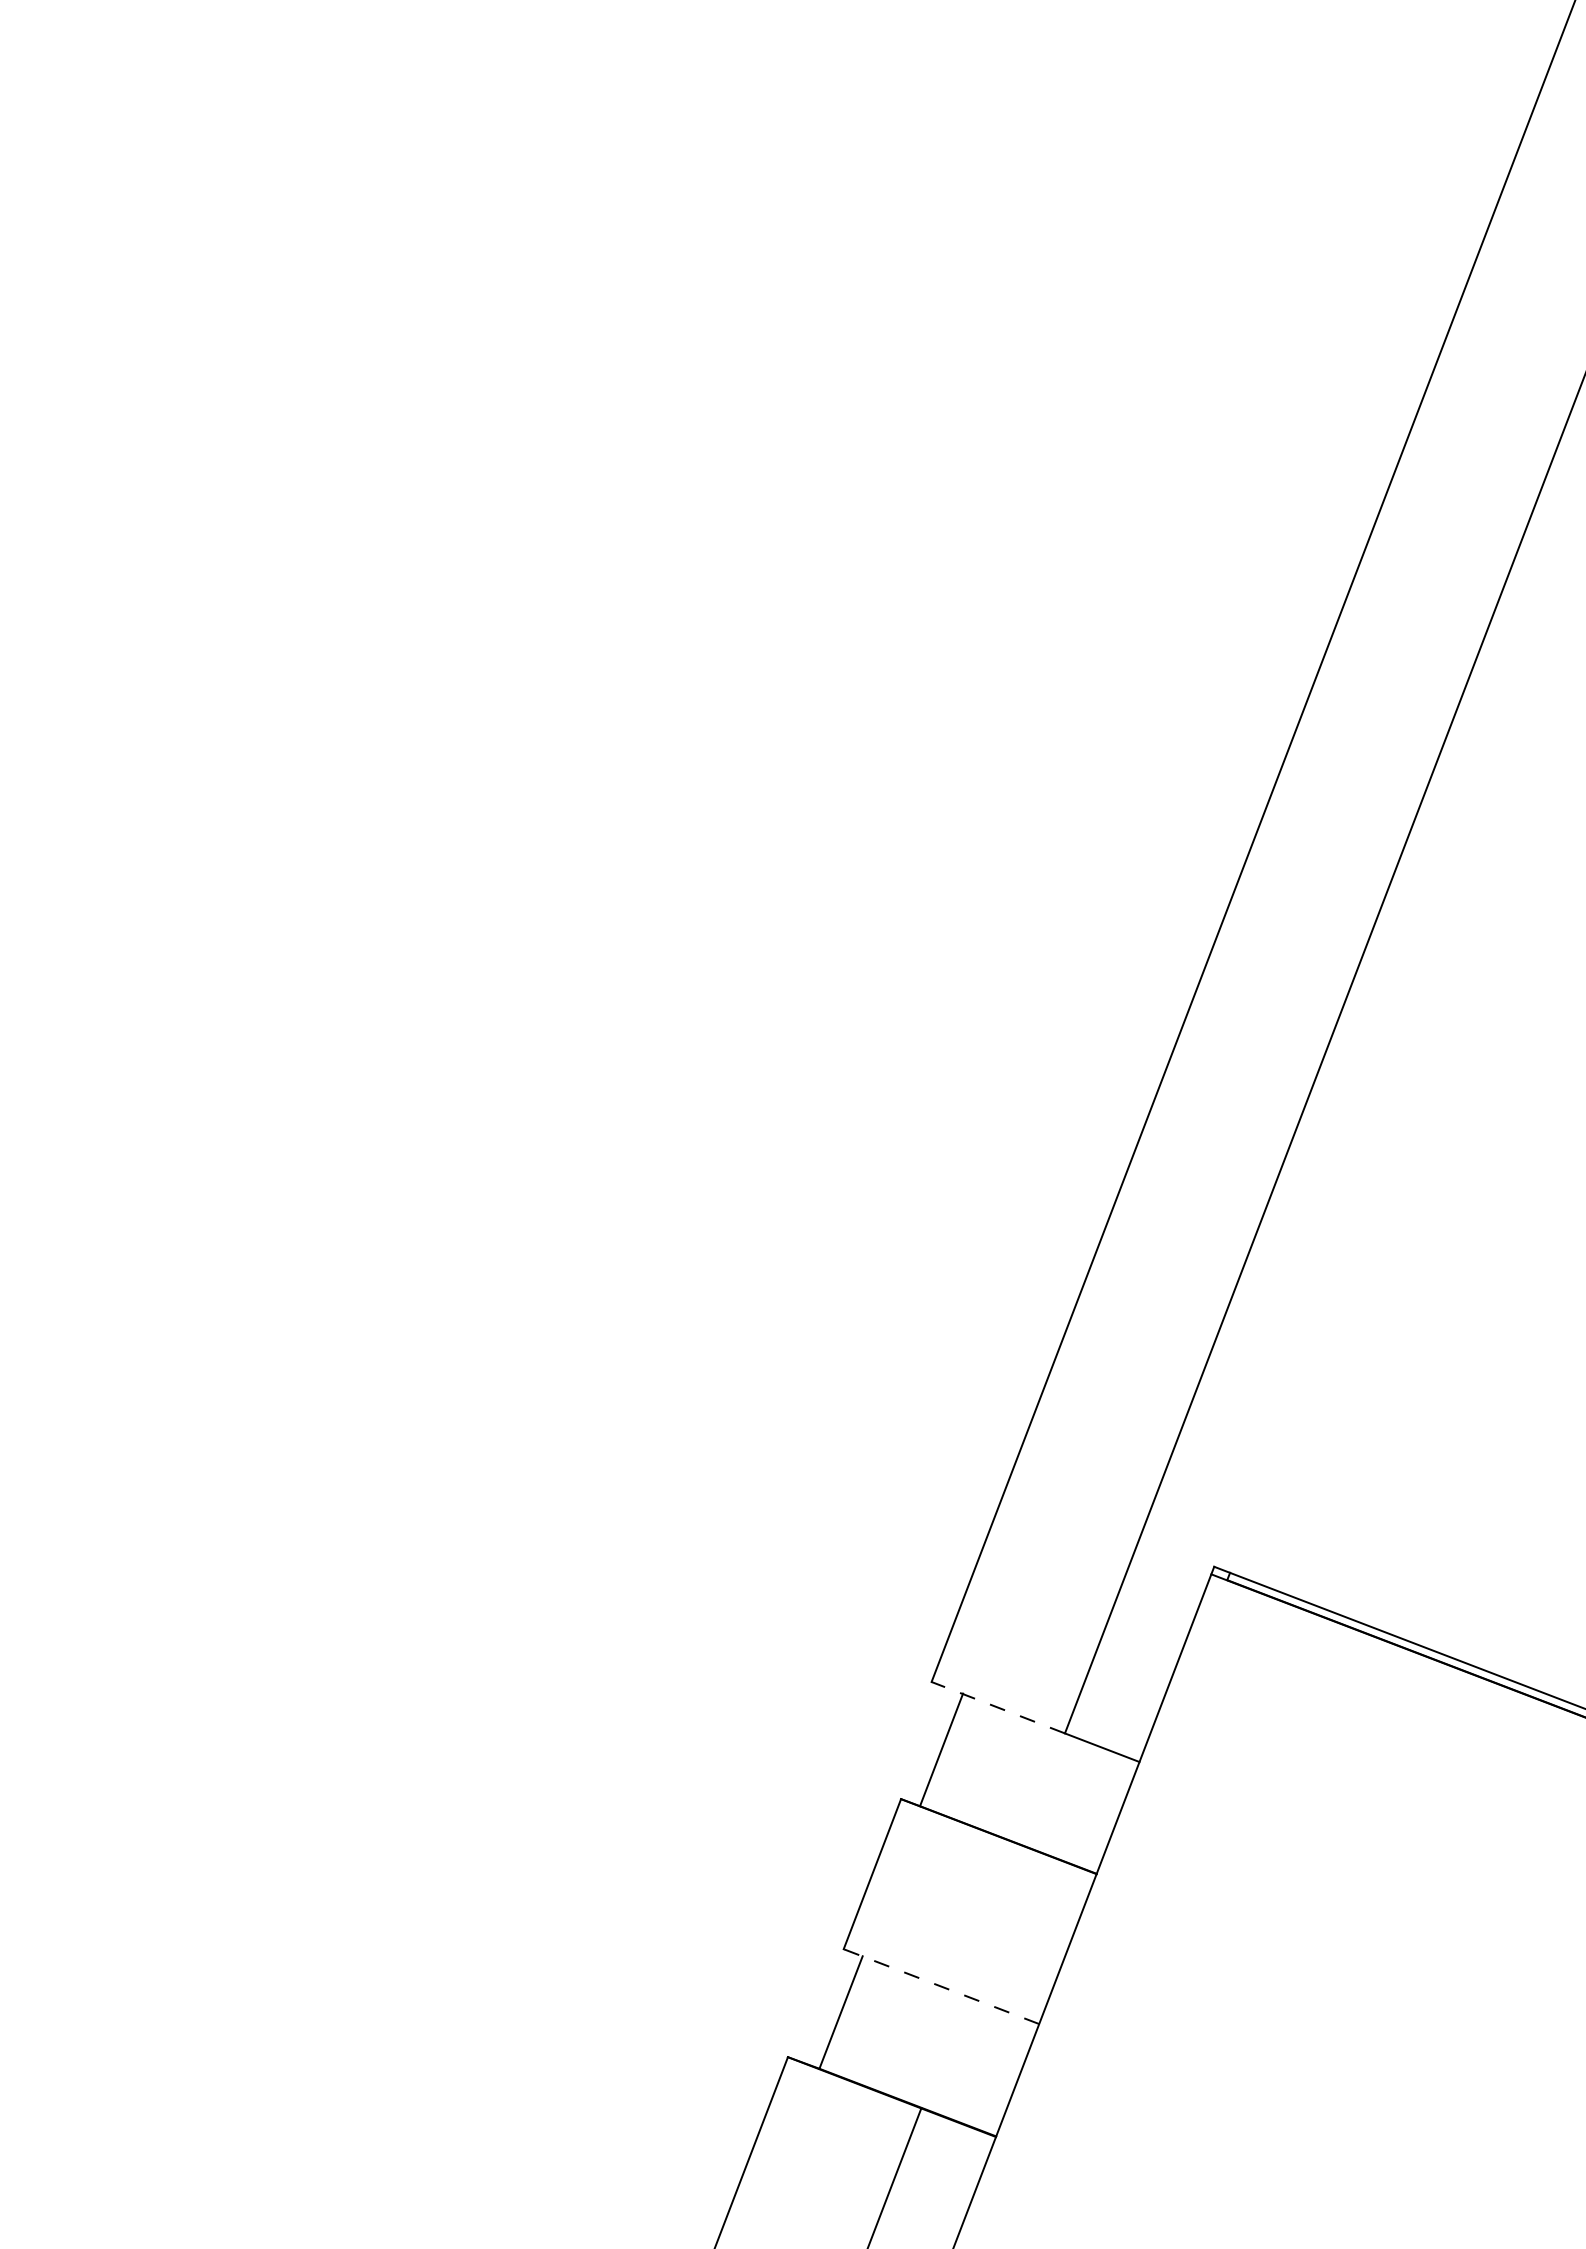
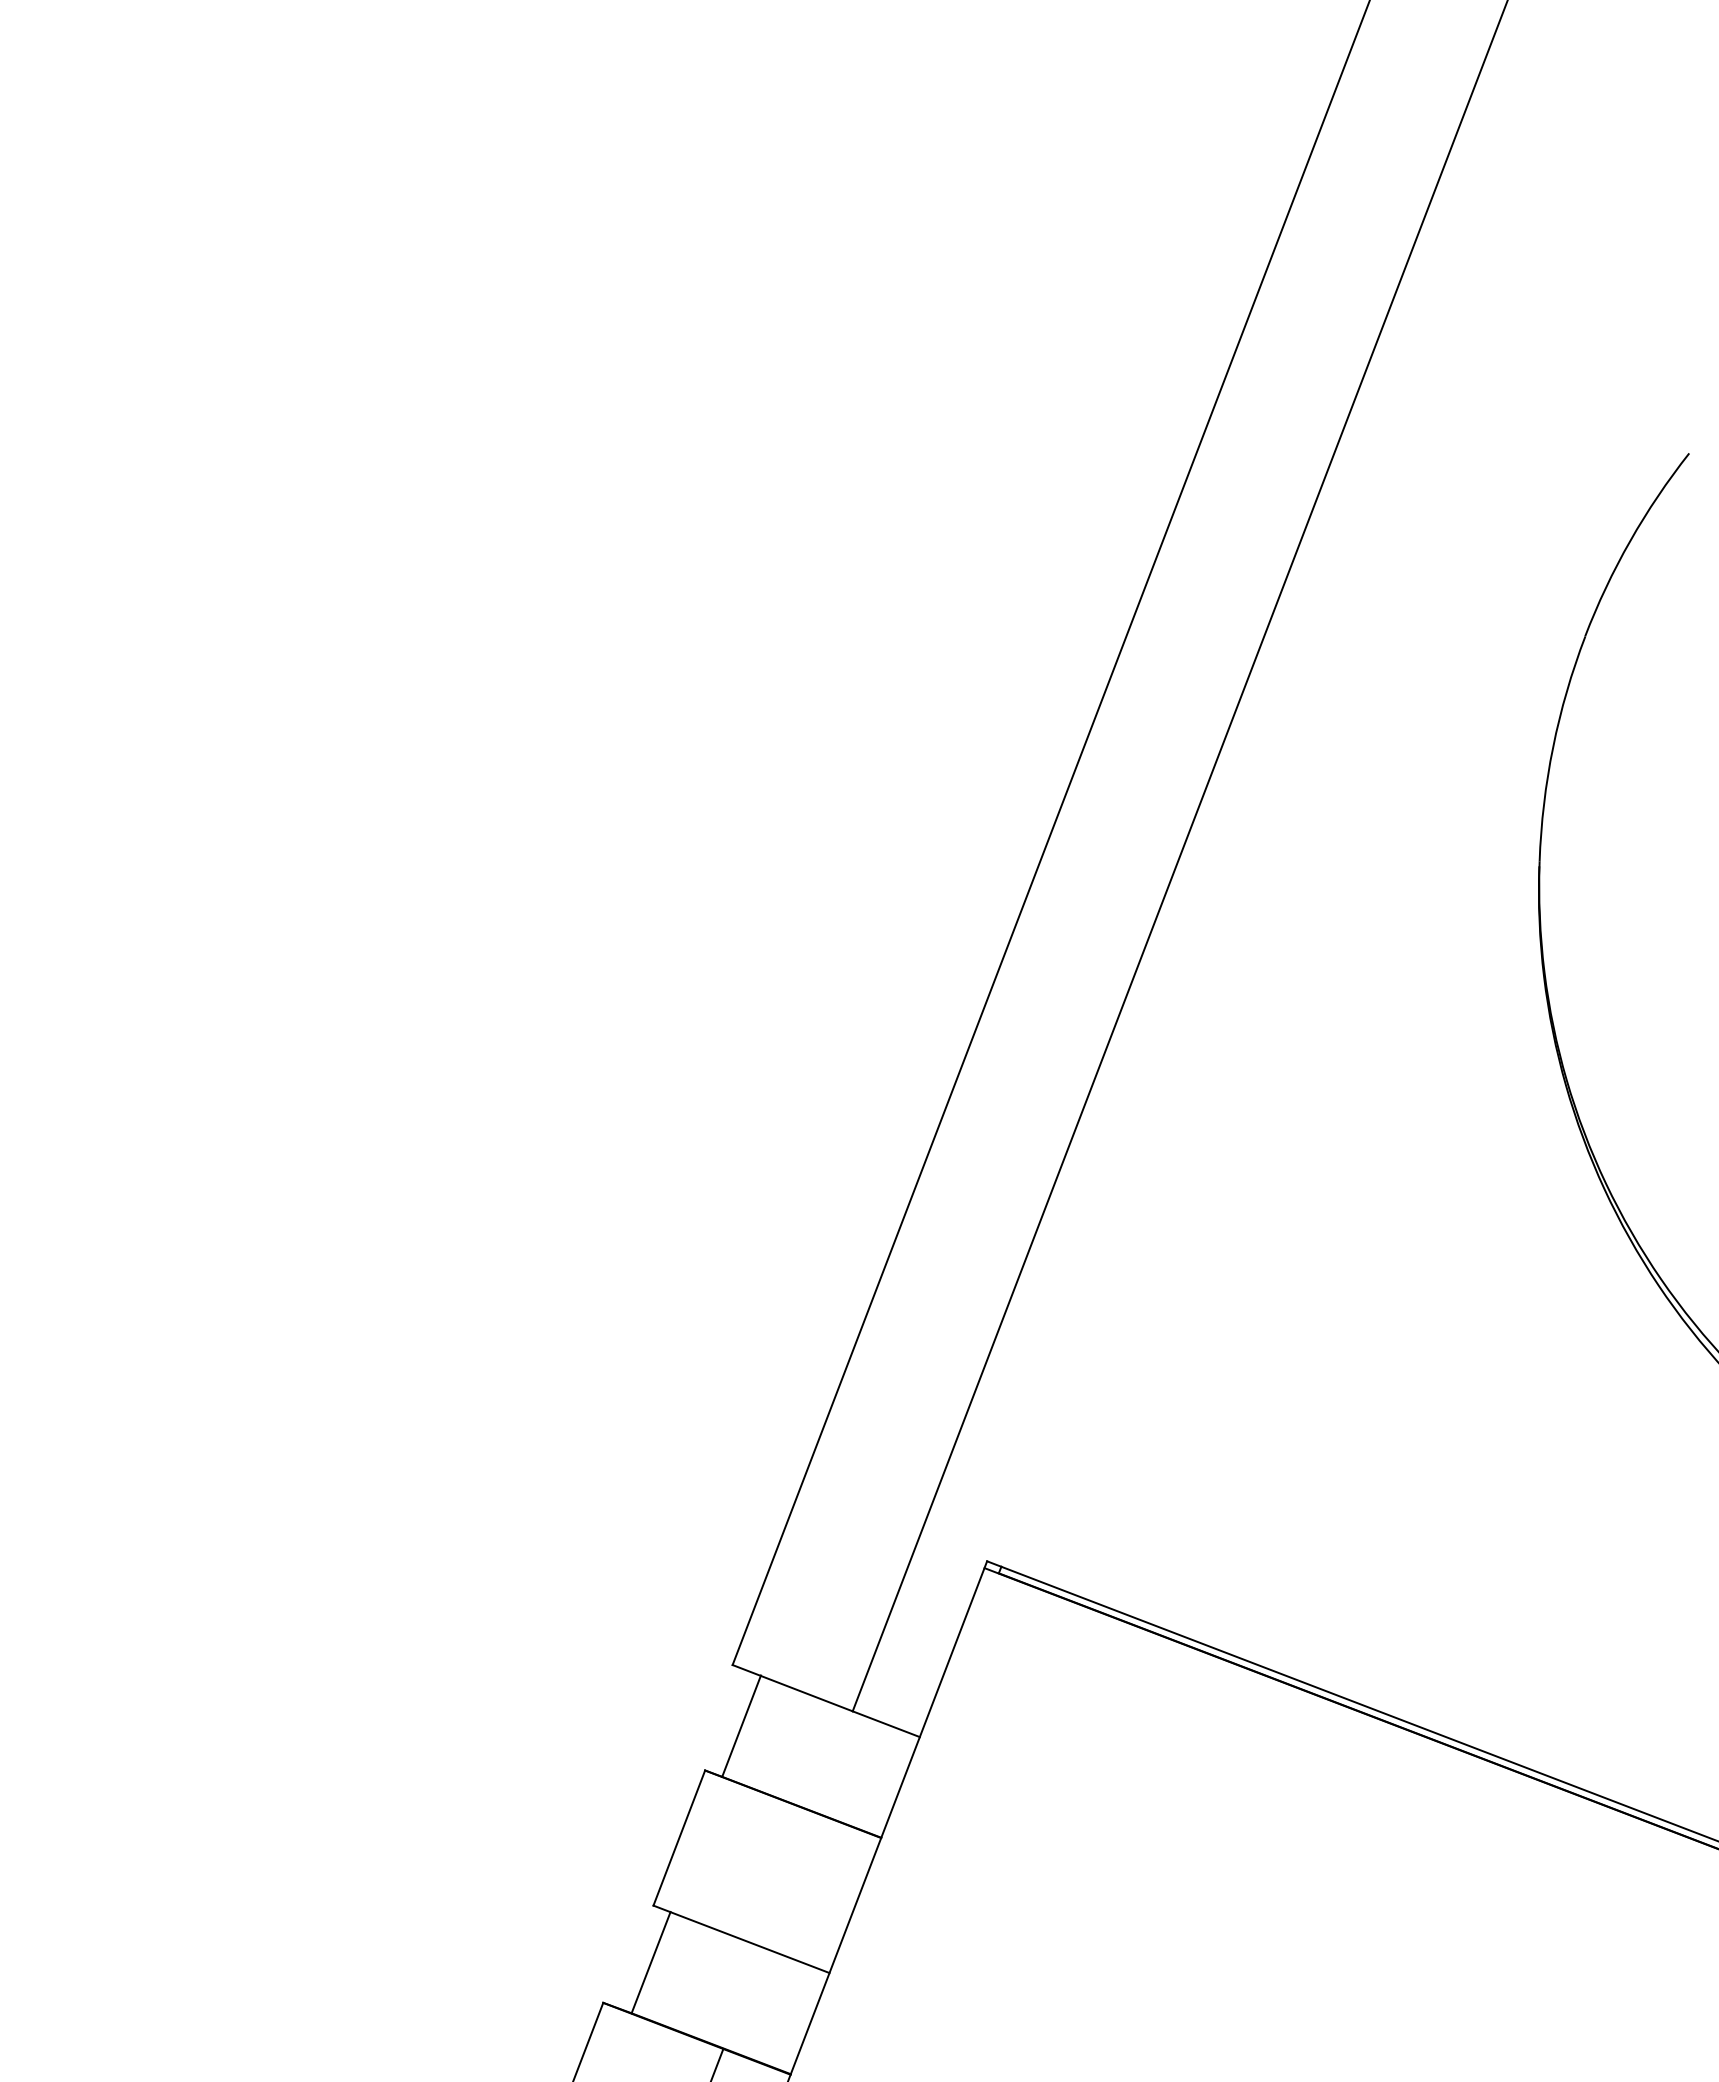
line: (998, 1708) -> (792, 1688), dashed -> solid
line: (941, 1986) -> (741, 1939), dashed -> solid

